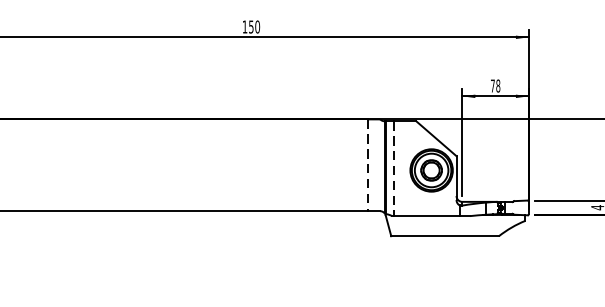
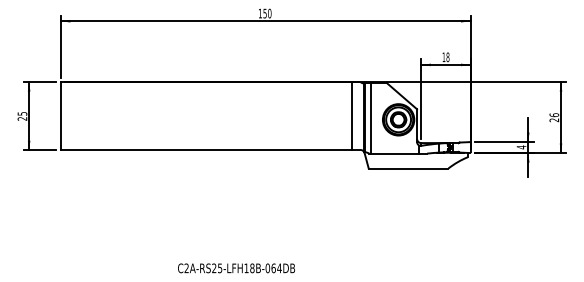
text: (492, 86) -> (443, 57), 78 -> 18
line: (368, 164) -> (351, 115), dashed -> solid
line: (393, 170) -> (370, 119), dashed -> solid

